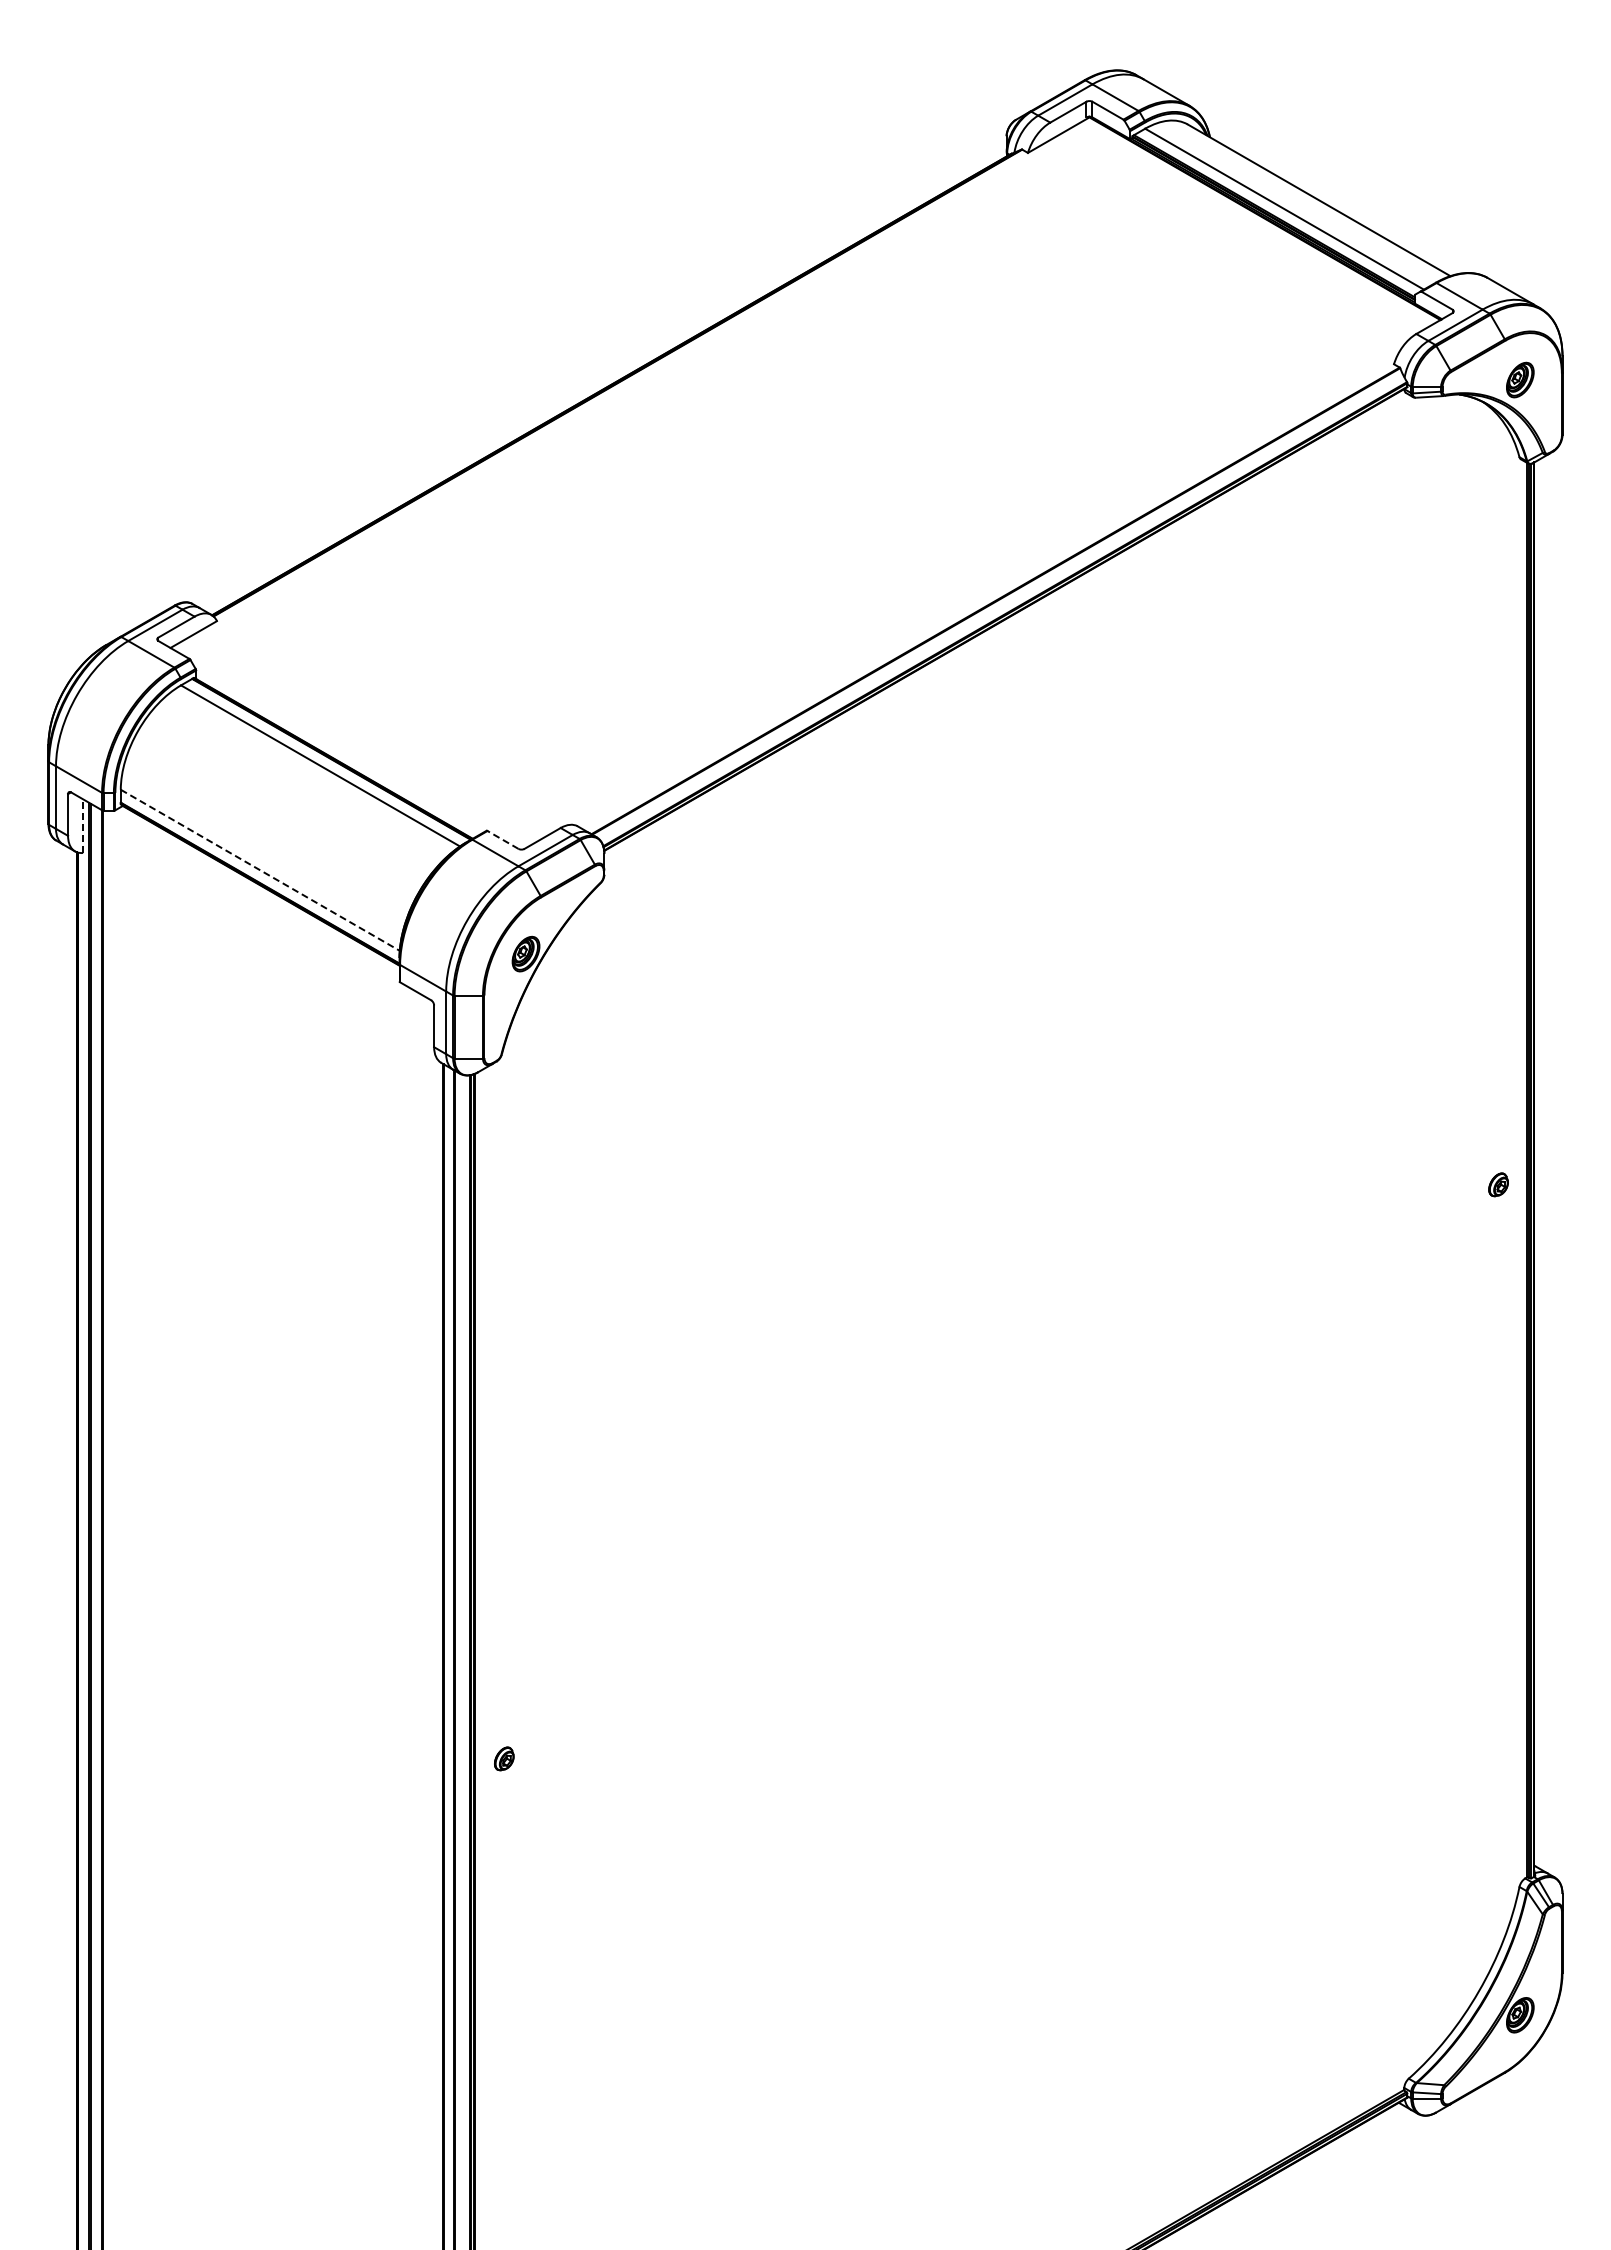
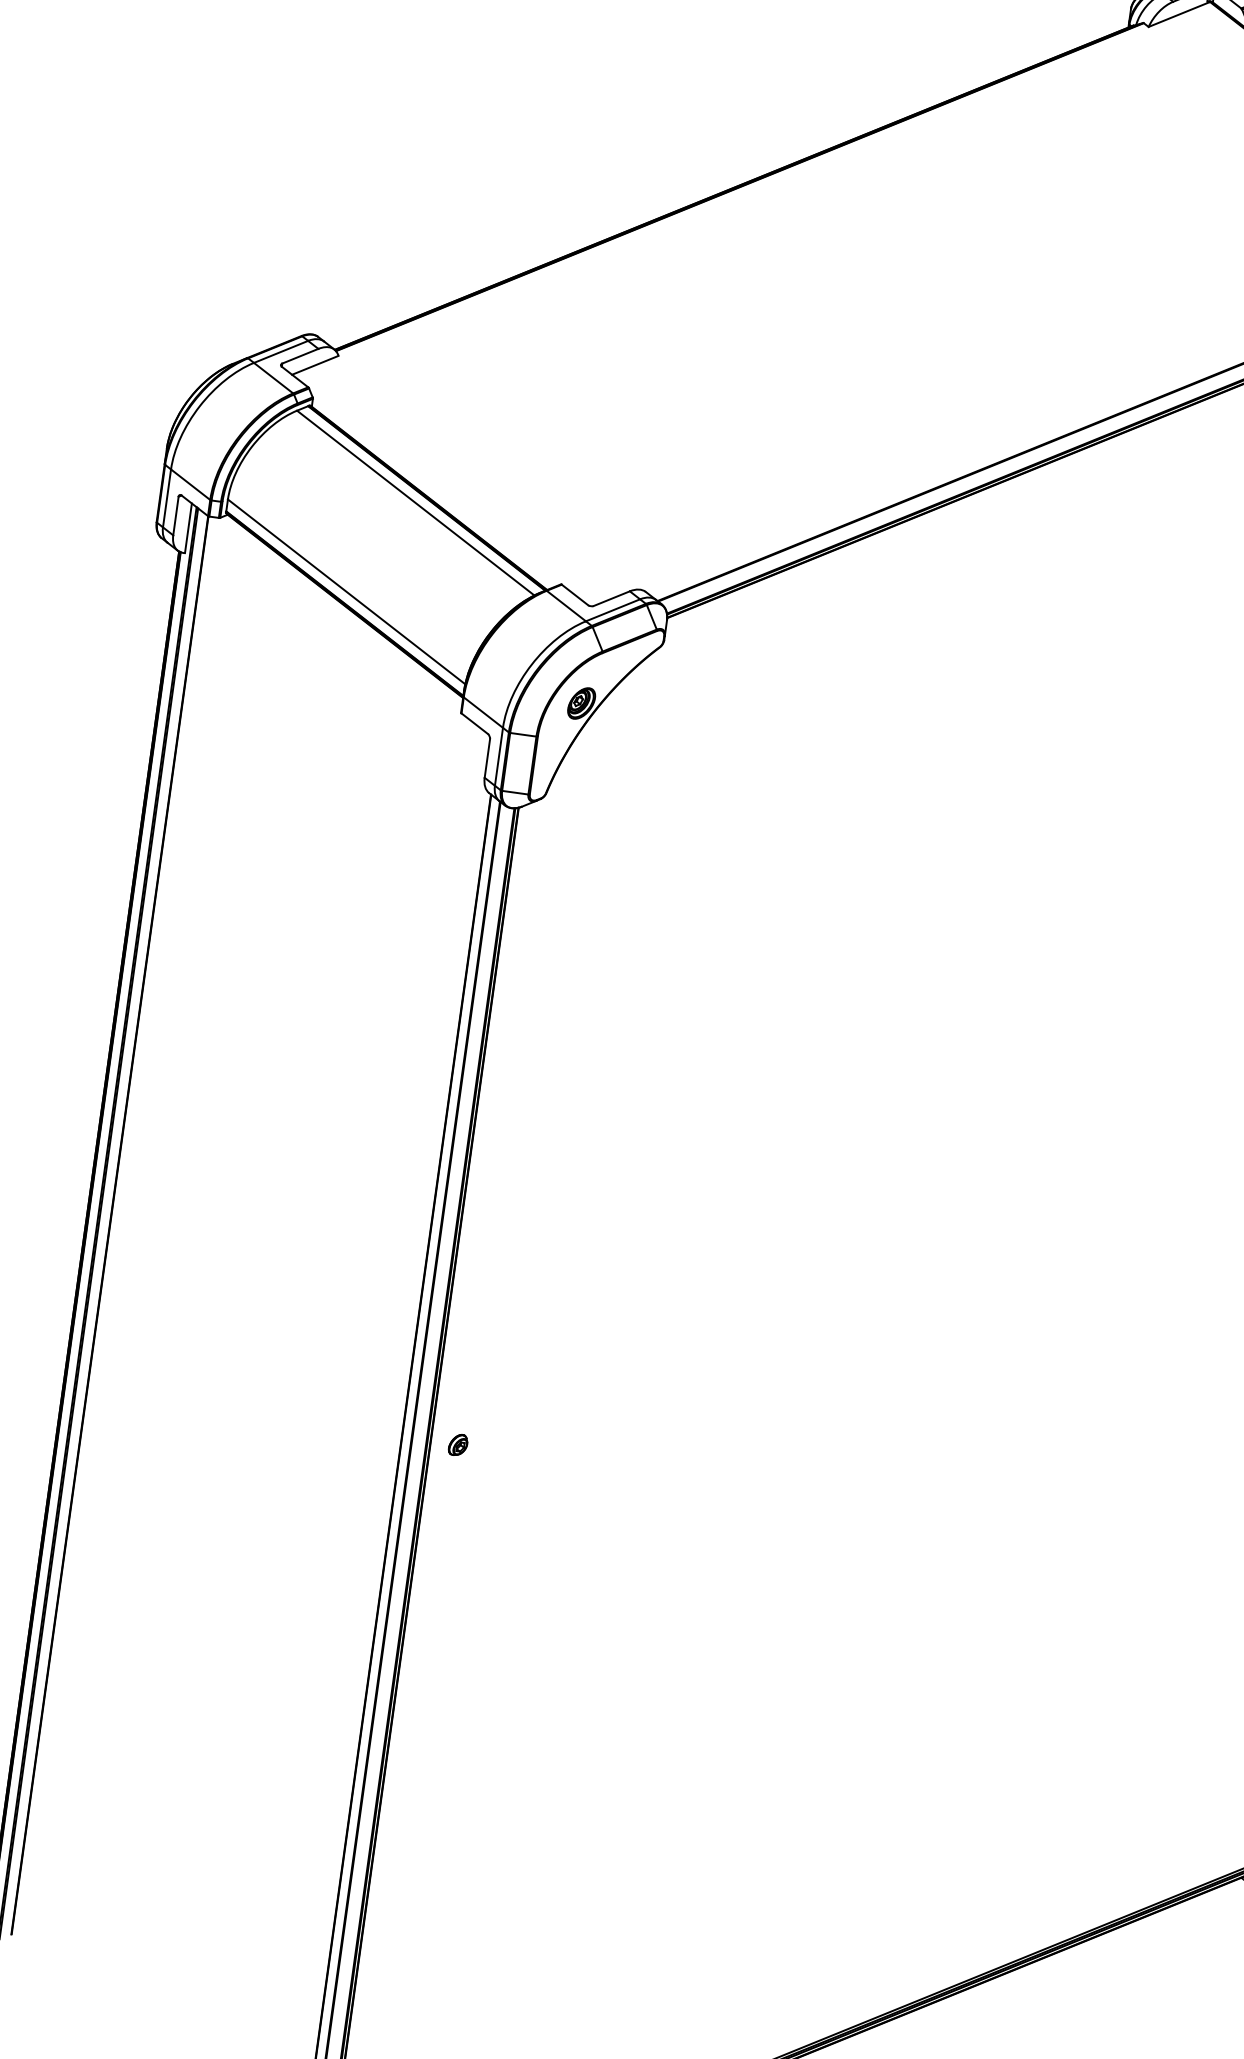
line: (83, 826) -> (188, 528), dashed -> solid
line: (503, 839) -> (575, 594), dashed -> solid
line: (260, 870) -> (346, 592), dashed -> solid

